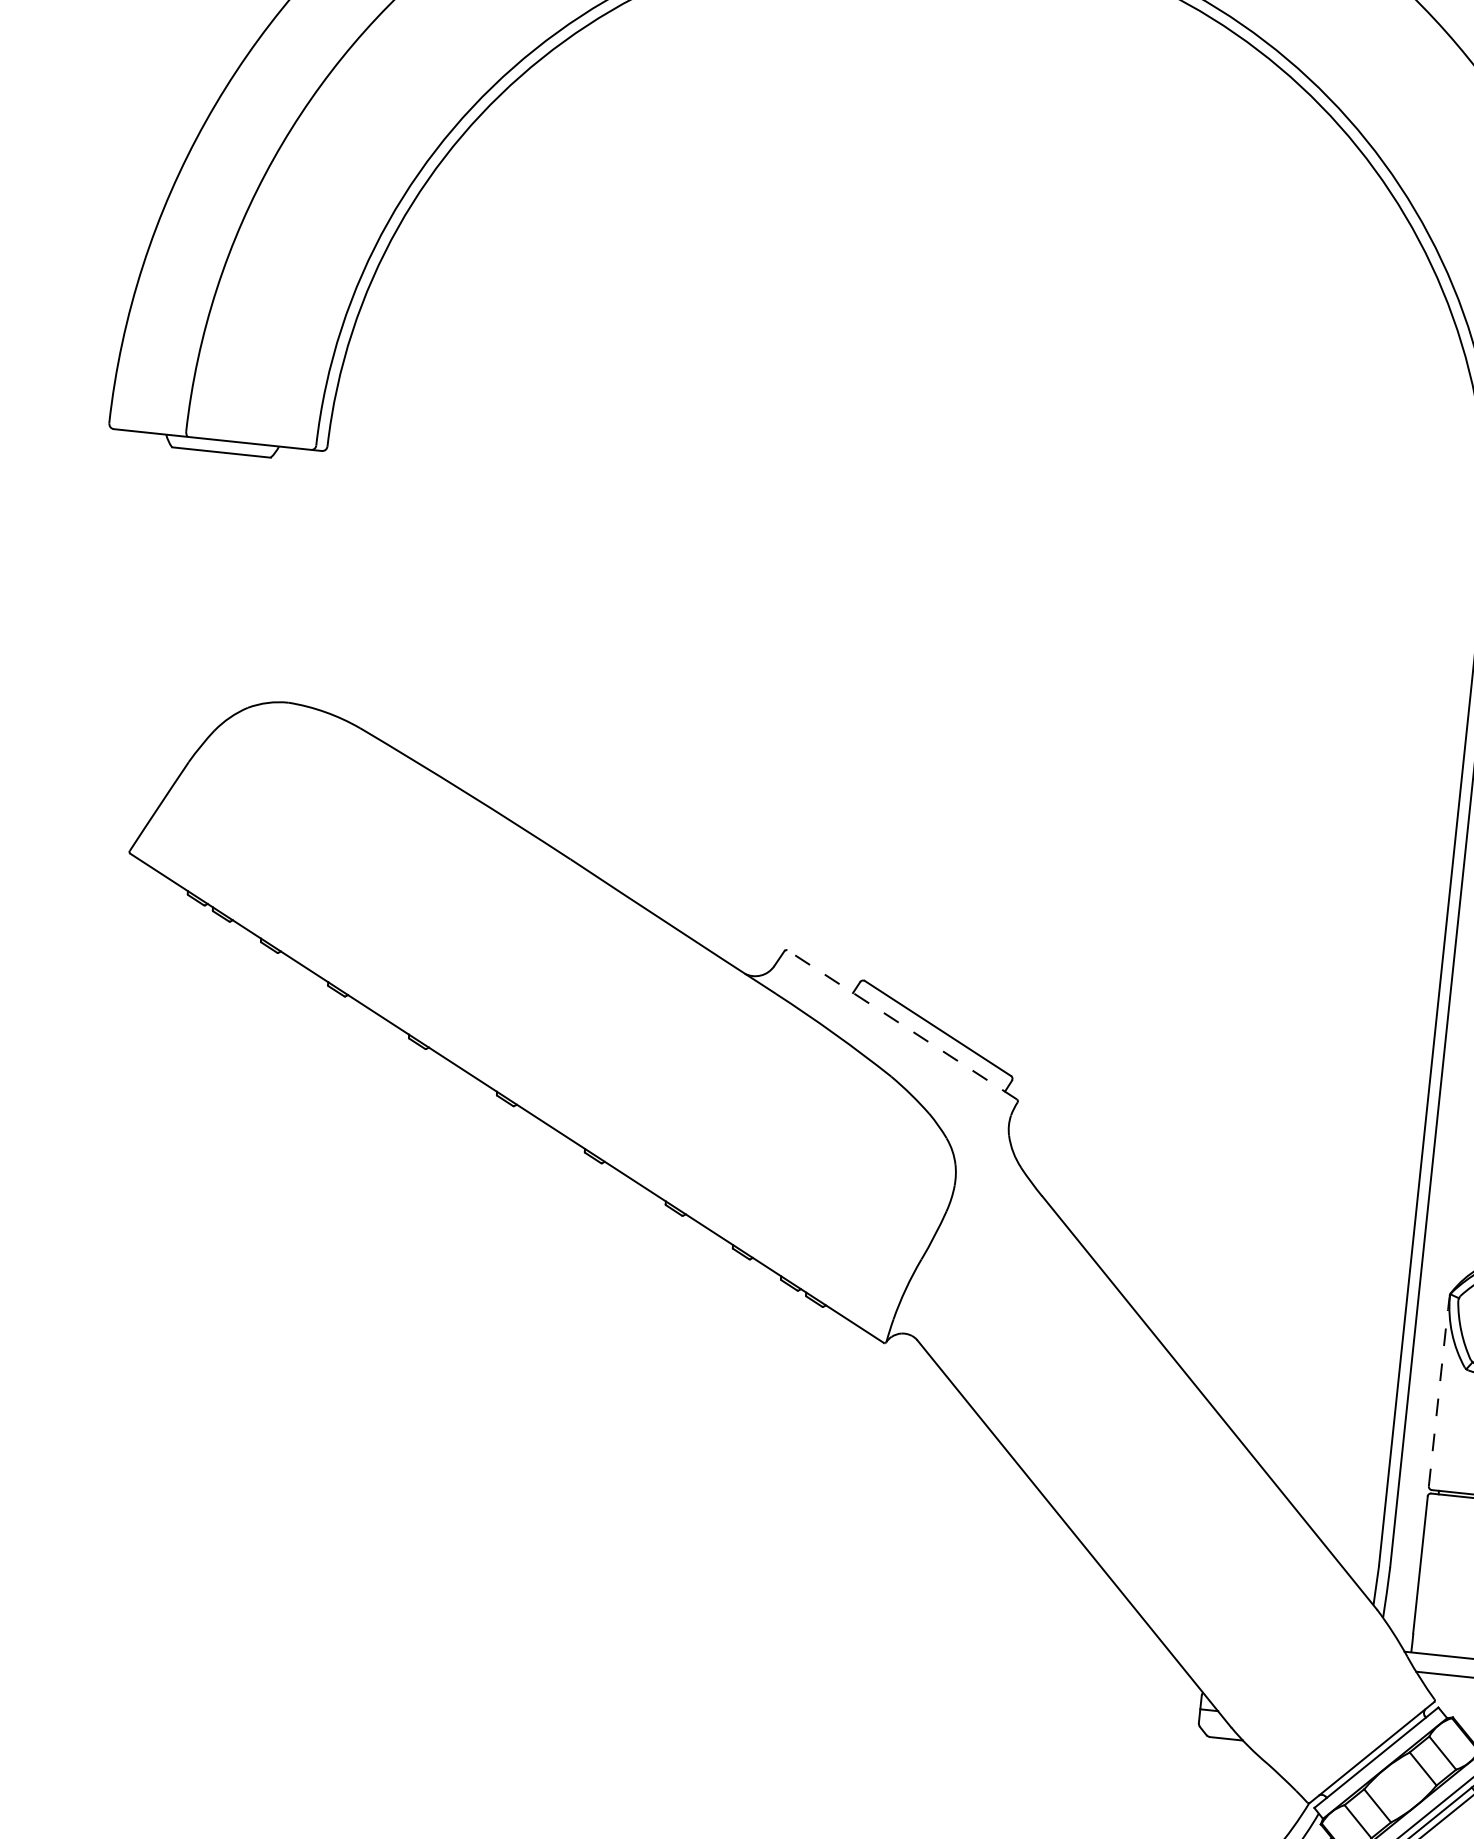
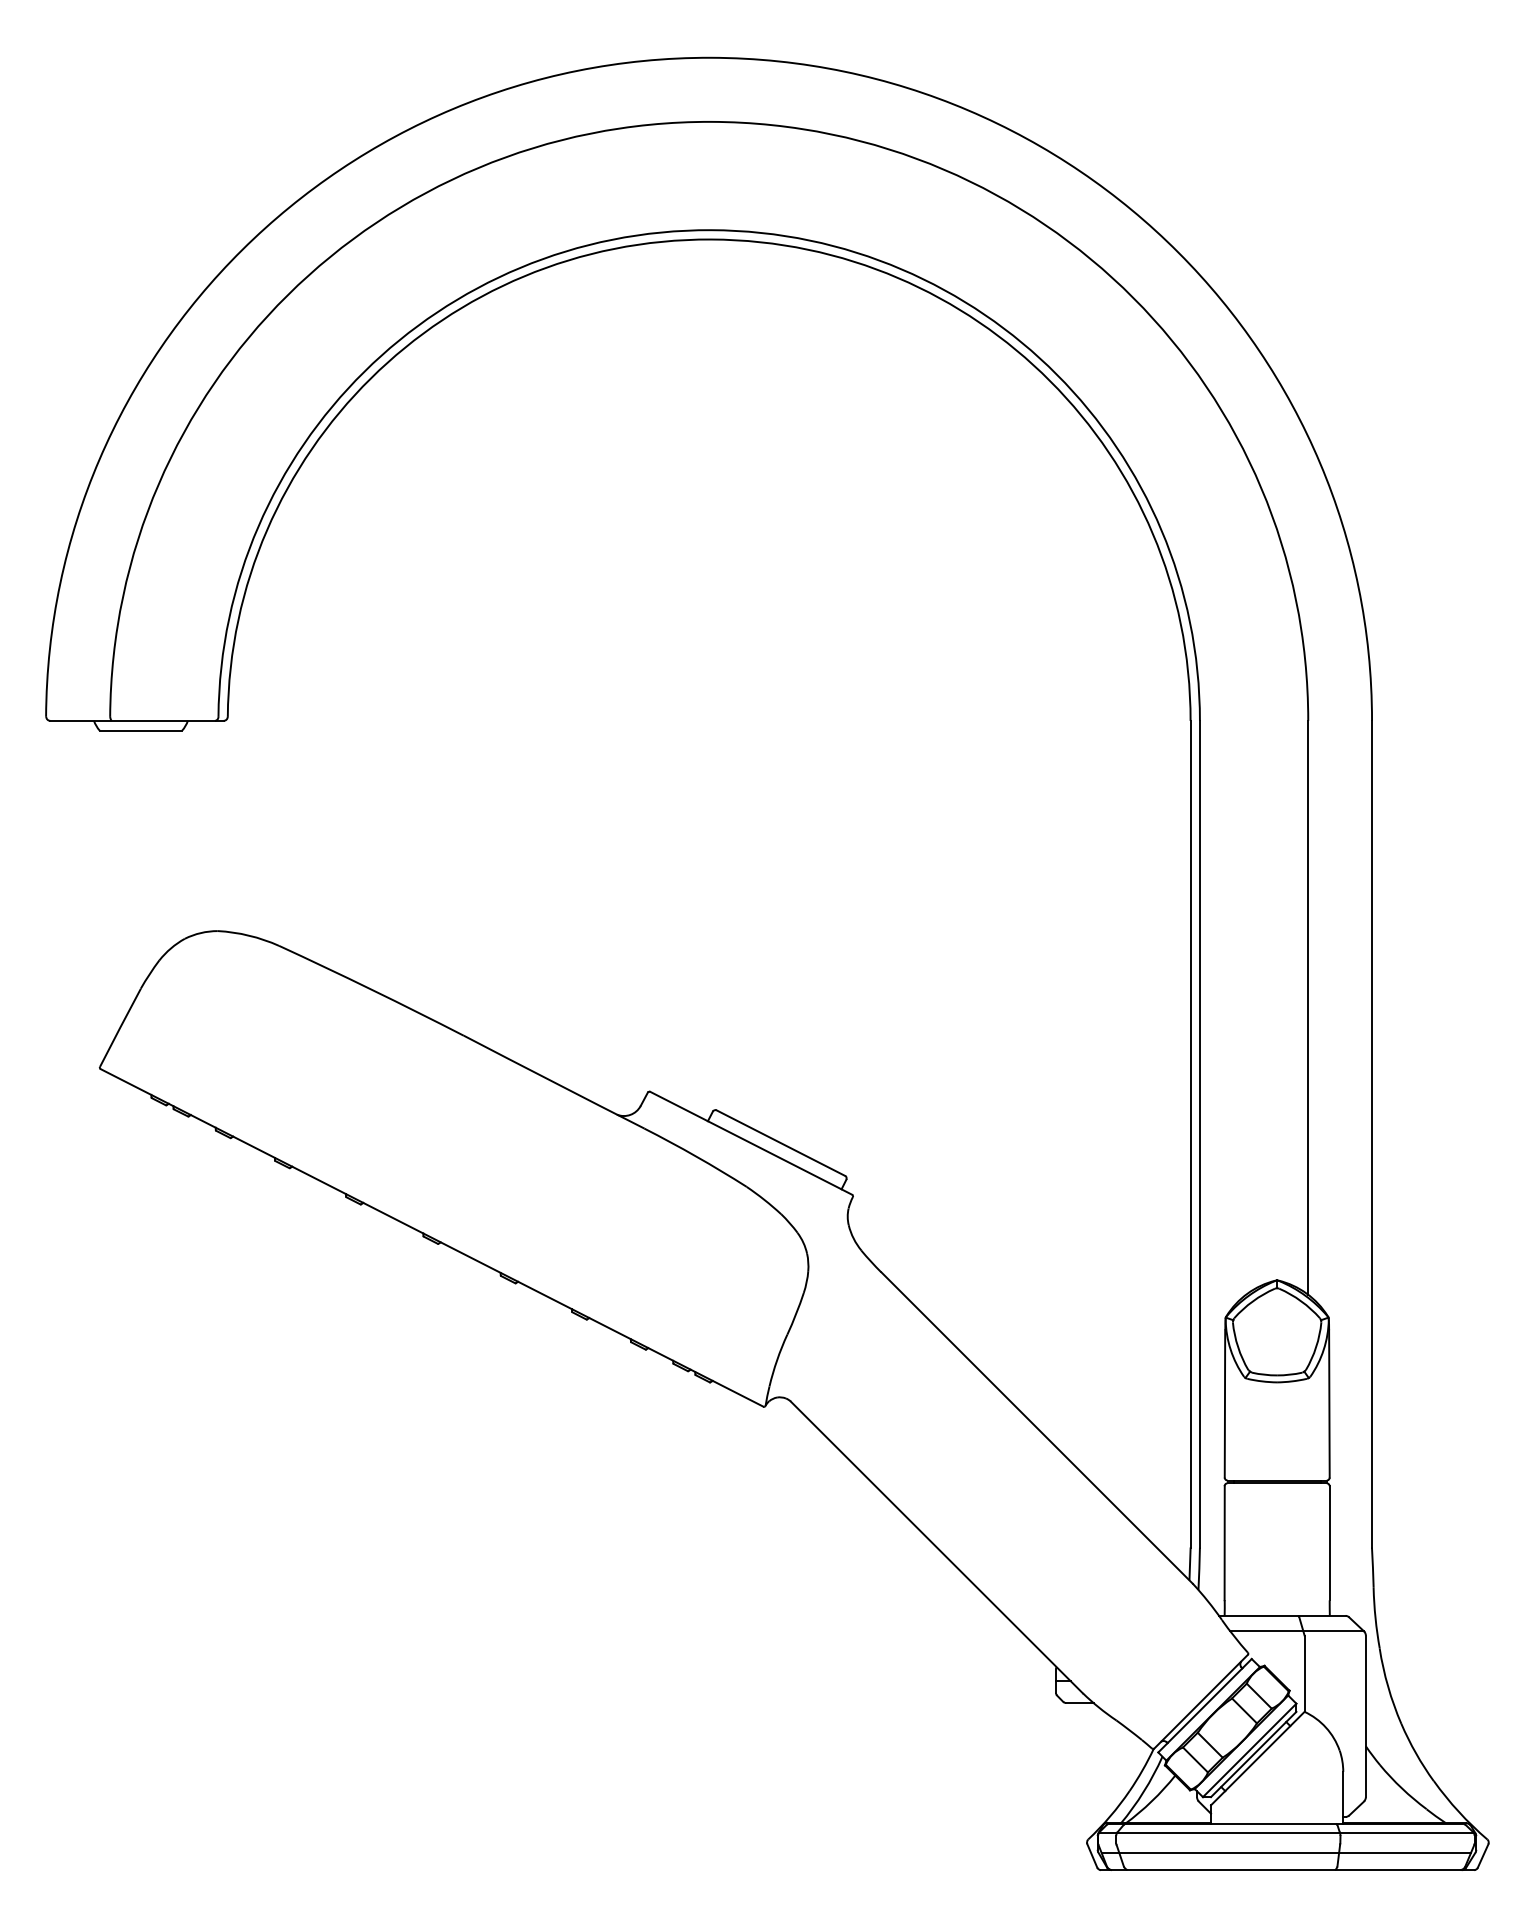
line: (901, 1025) -> (750, 1143), dashed -> solid
line: (1437, 1397) -> (1224, 1403), dashed -> solid

